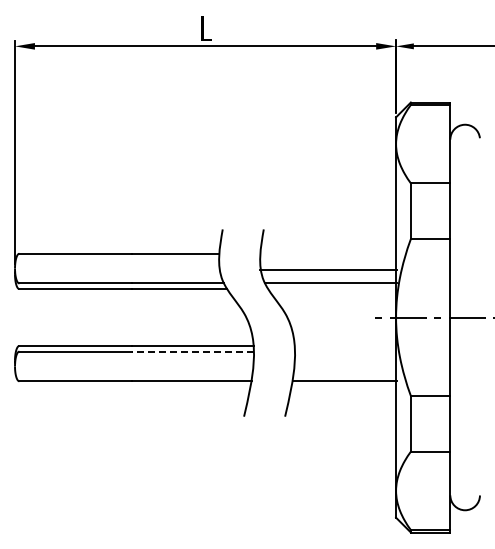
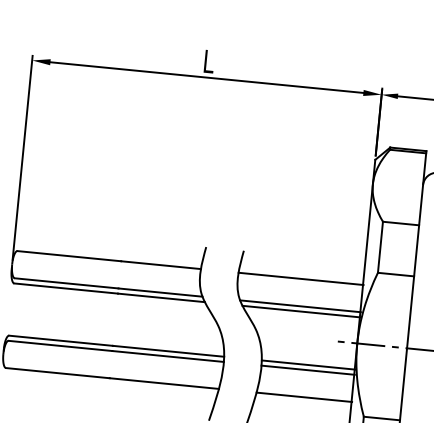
line: (328, 269) -> (301, 278), moved
line: (332, 289) -> (301, 312), added
line: (345, 345) -> (308, 364), added
line: (193, 351) -> (168, 356), dashed -> solid
line: (345, 351) -> (307, 370), added

